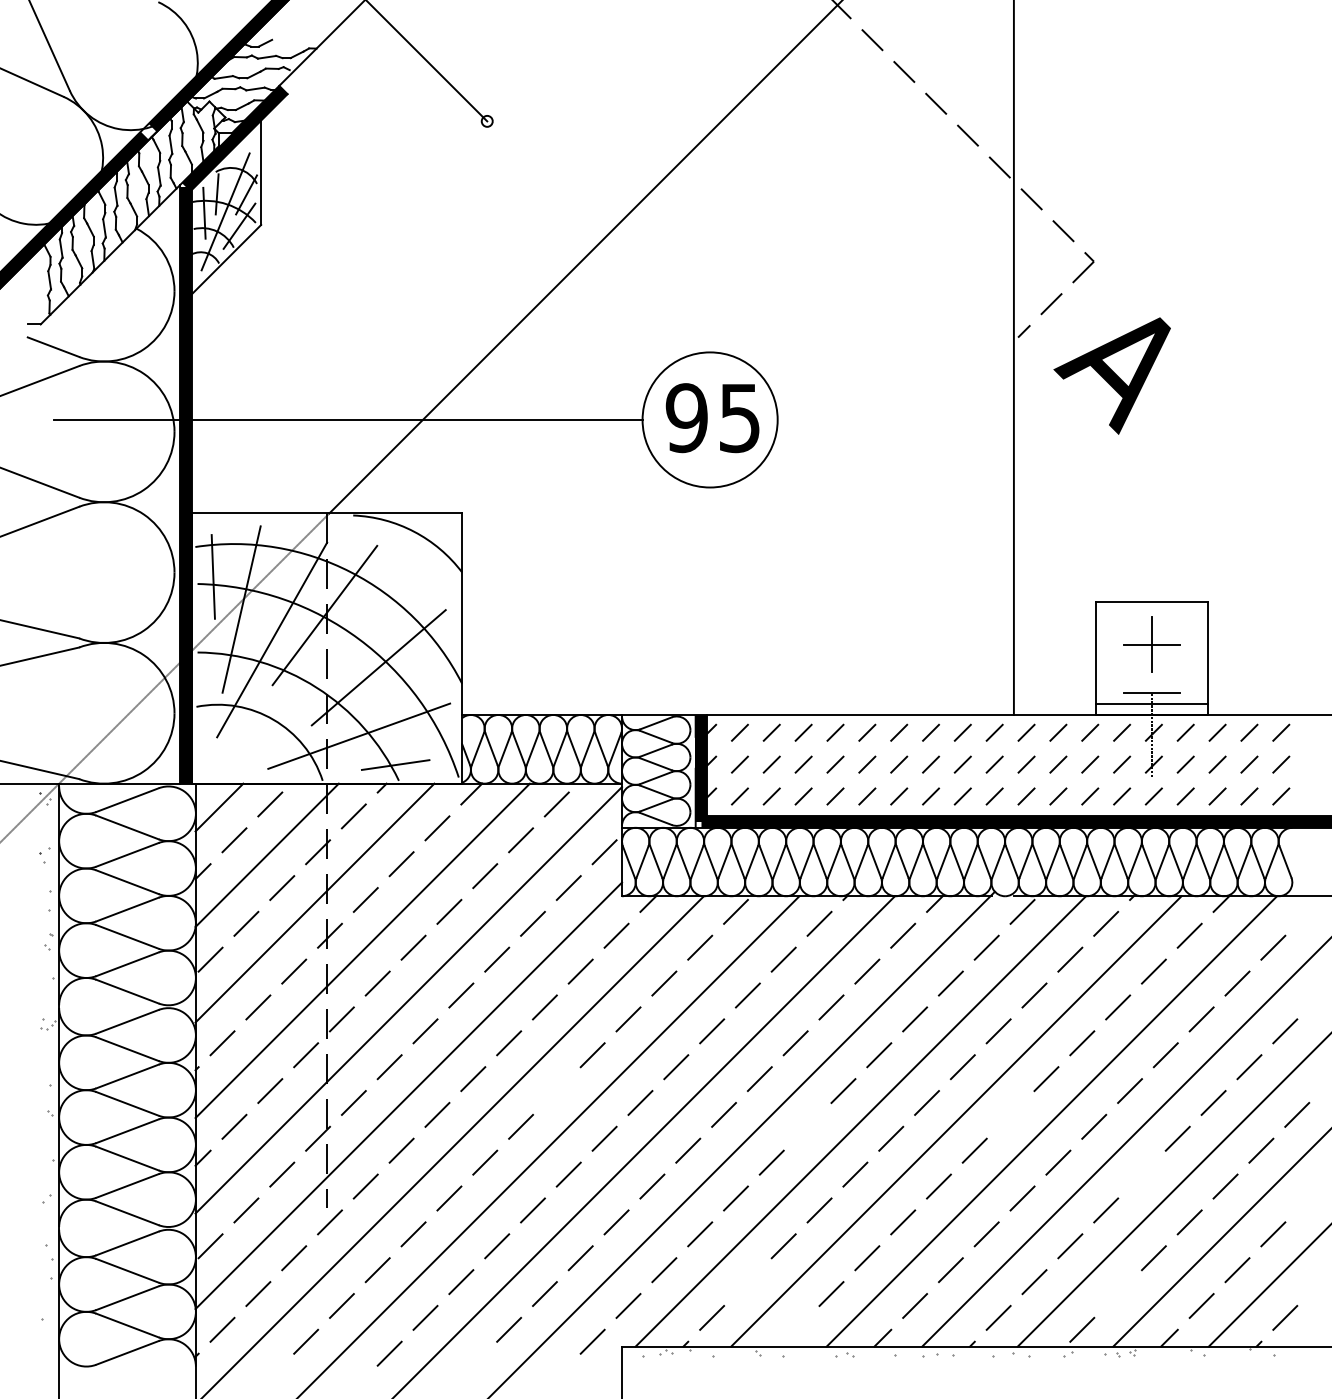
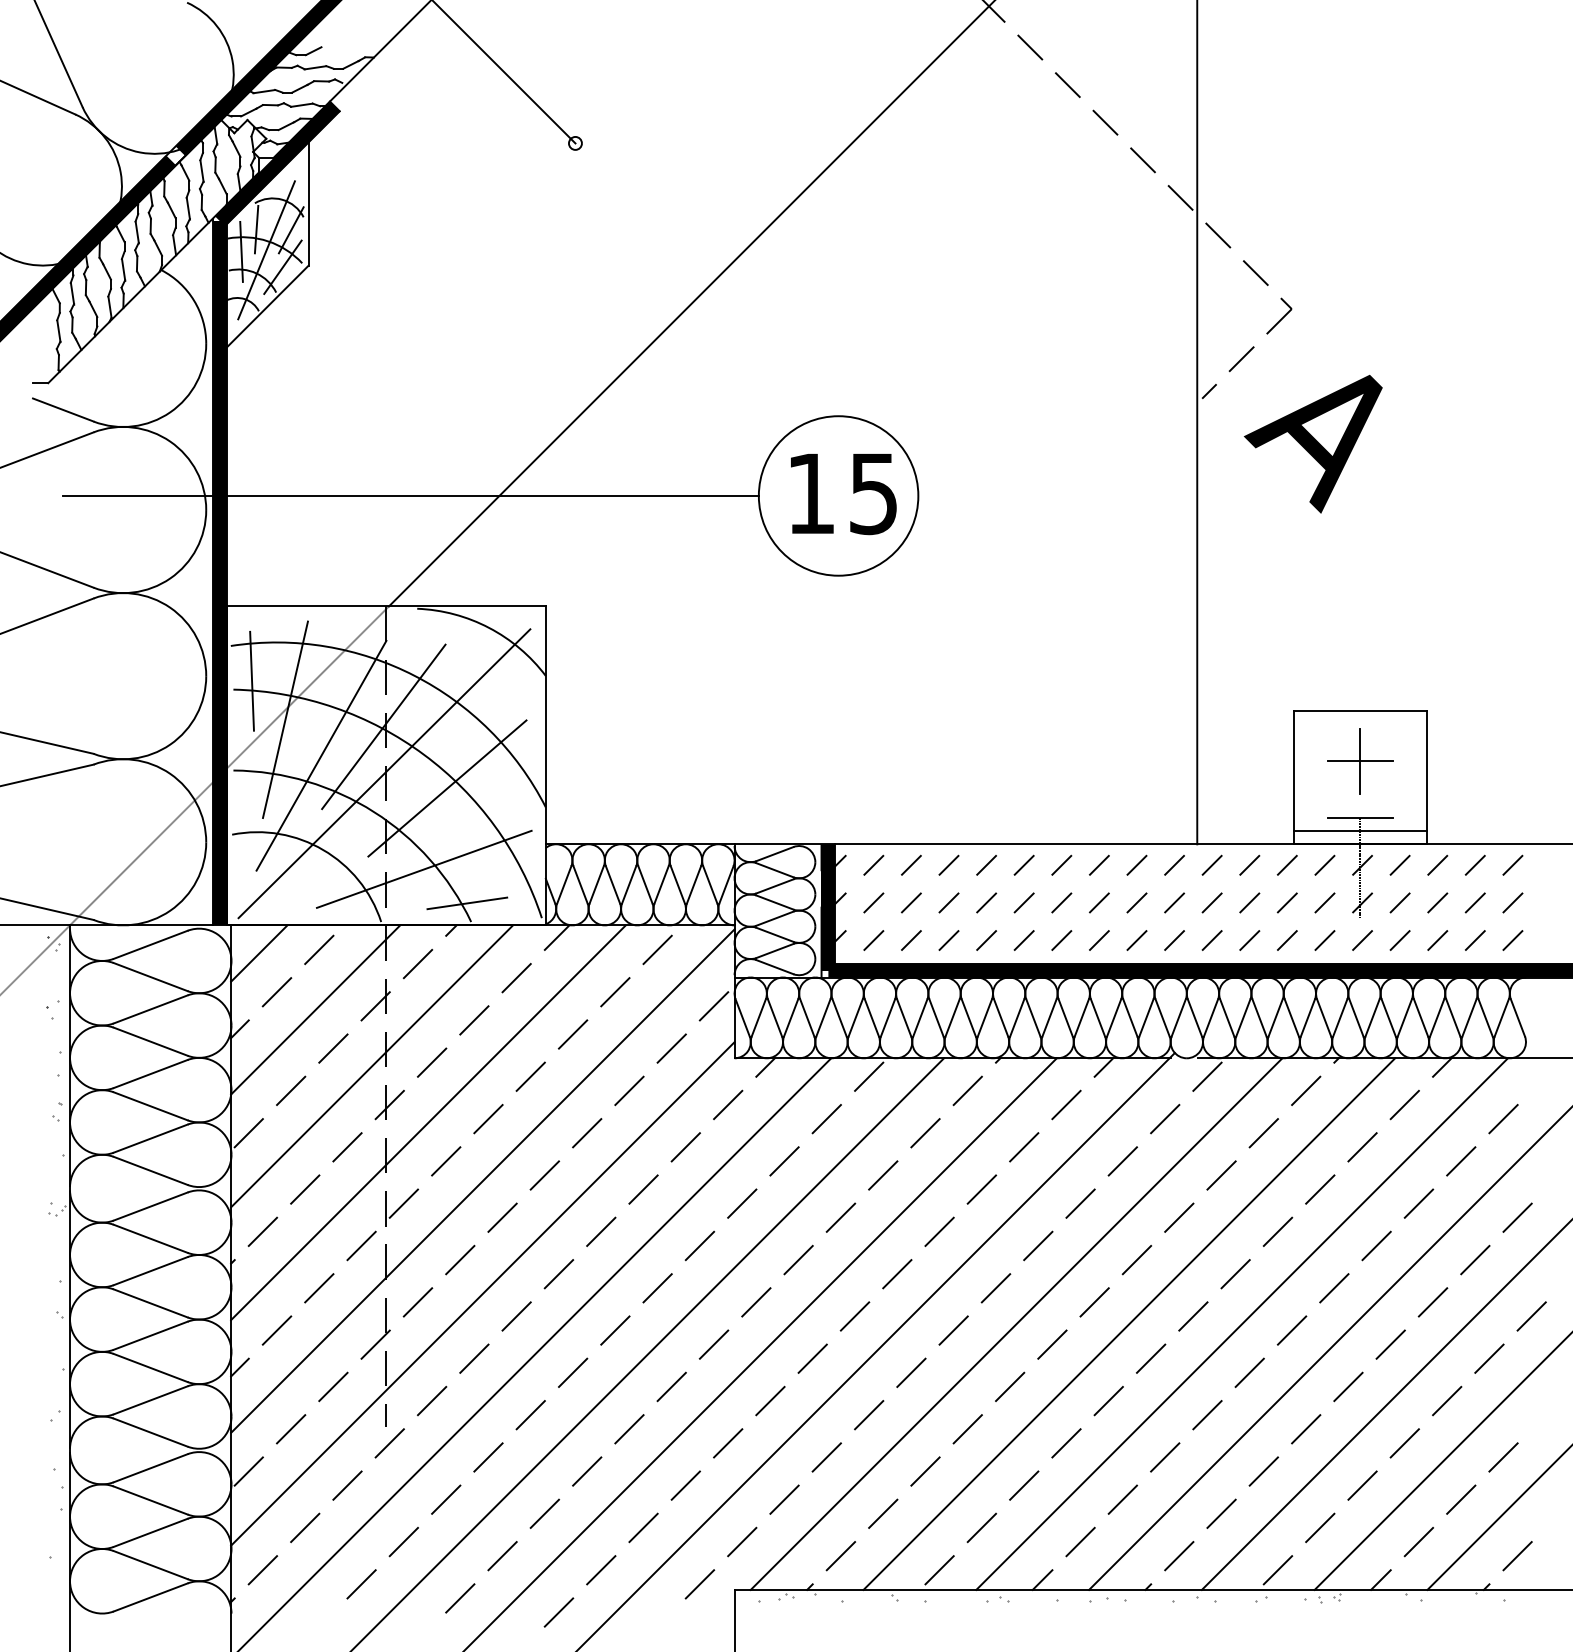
text: (686, 417) -> (810, 493), 95 -> 15
line: (325, 655) -> (384, 773), added
line: (556, 1091) -> (657, 1288), added
line: (1010, 1114) -> (1193, 1316), added
line: (807, 1126) -> (953, 1330), added
line: (1142, 1174) -> (1348, 1386), added
line: (748, 1281) -> (883, 1513), added
line: (1118, 1293) -> (1320, 1527), added
line: (795, 1330) -> (939, 1570), added
line: (472, 1365) -> (558, 1612), added

